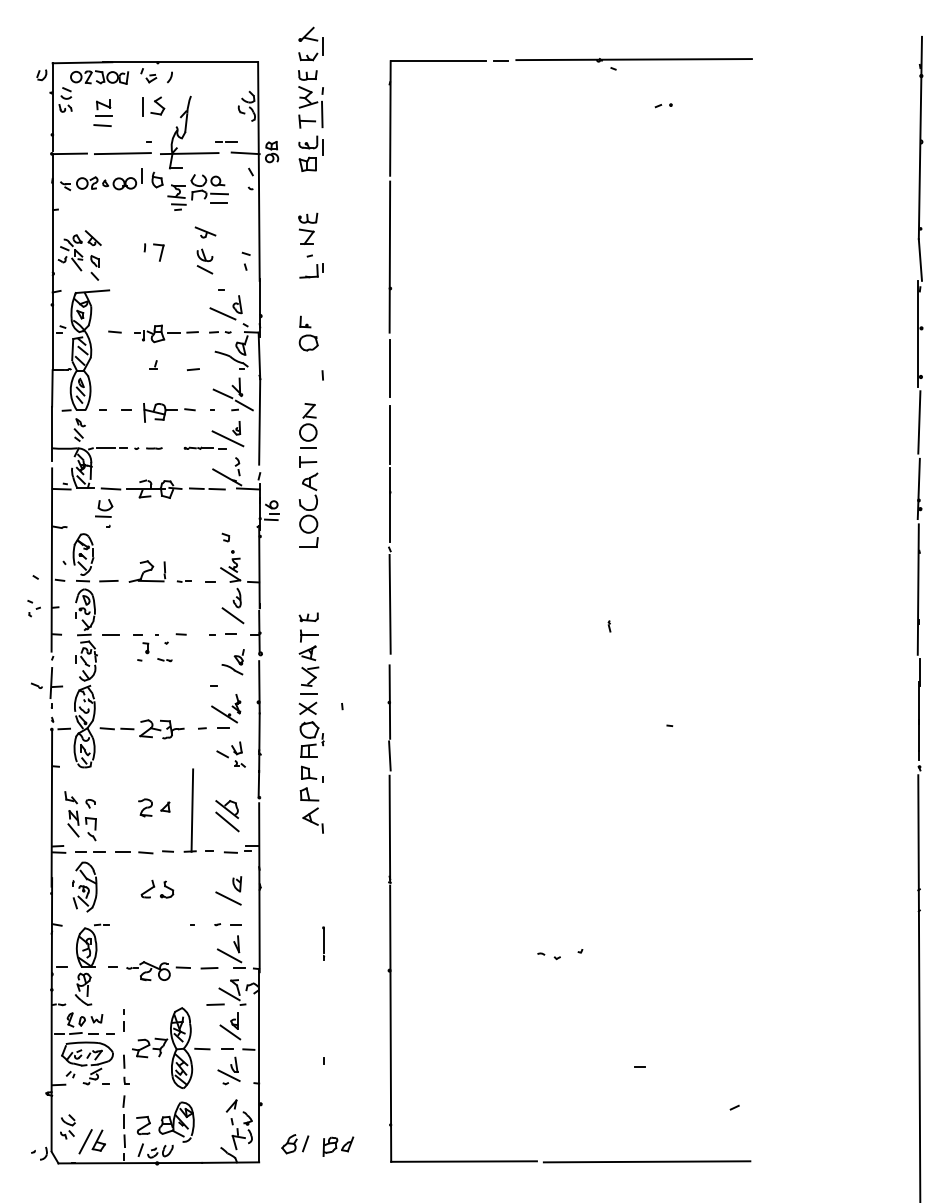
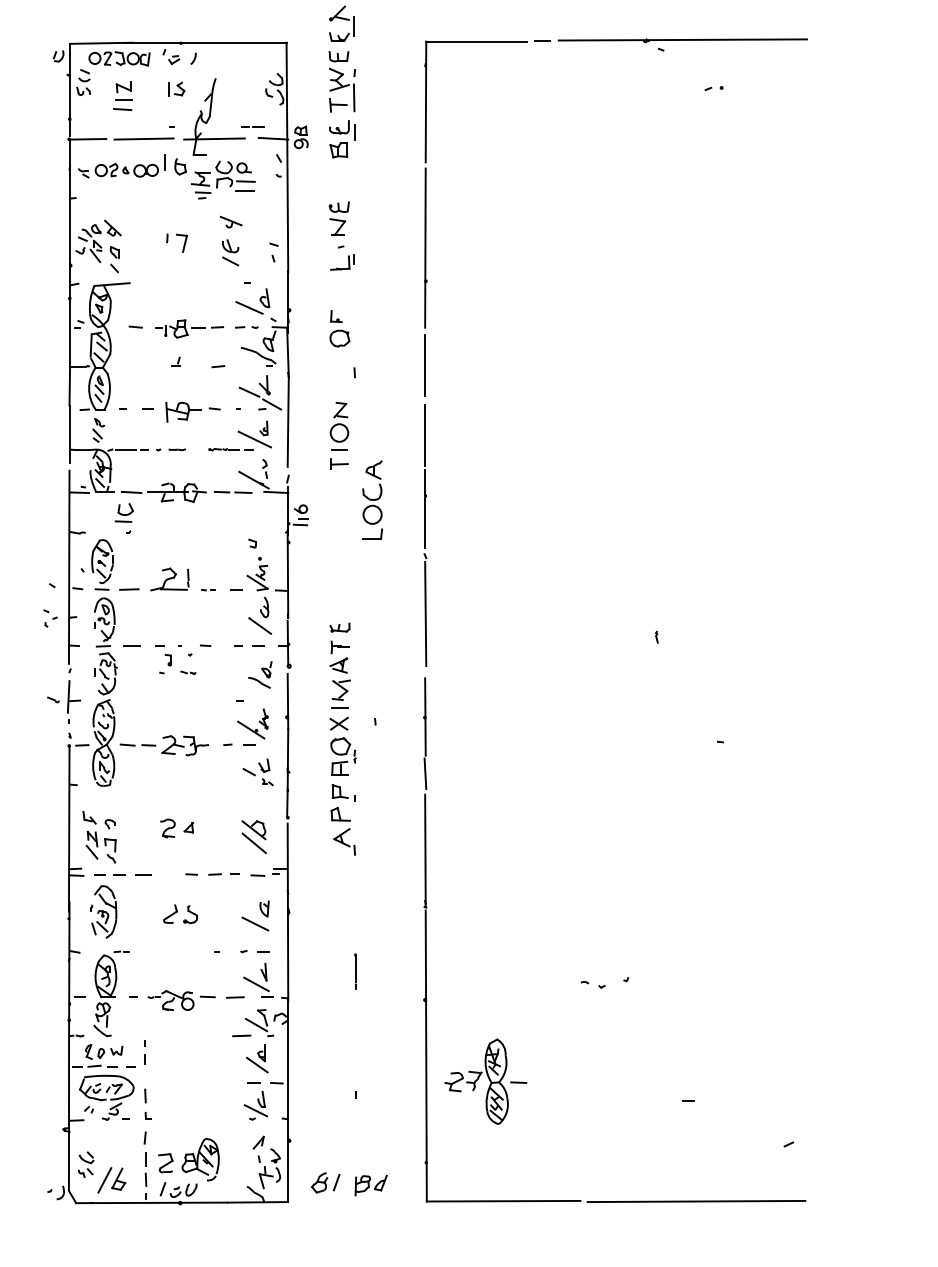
part: (153, 106) -> (176, 89), size x0.7
part: (308, 509) -> (372, 499), moved
line: (192, 810) -> (217, 831), removed
line: (145, 852) -> (167, 875), removed
part: (171, 1048) -> (486, 1082), moved

